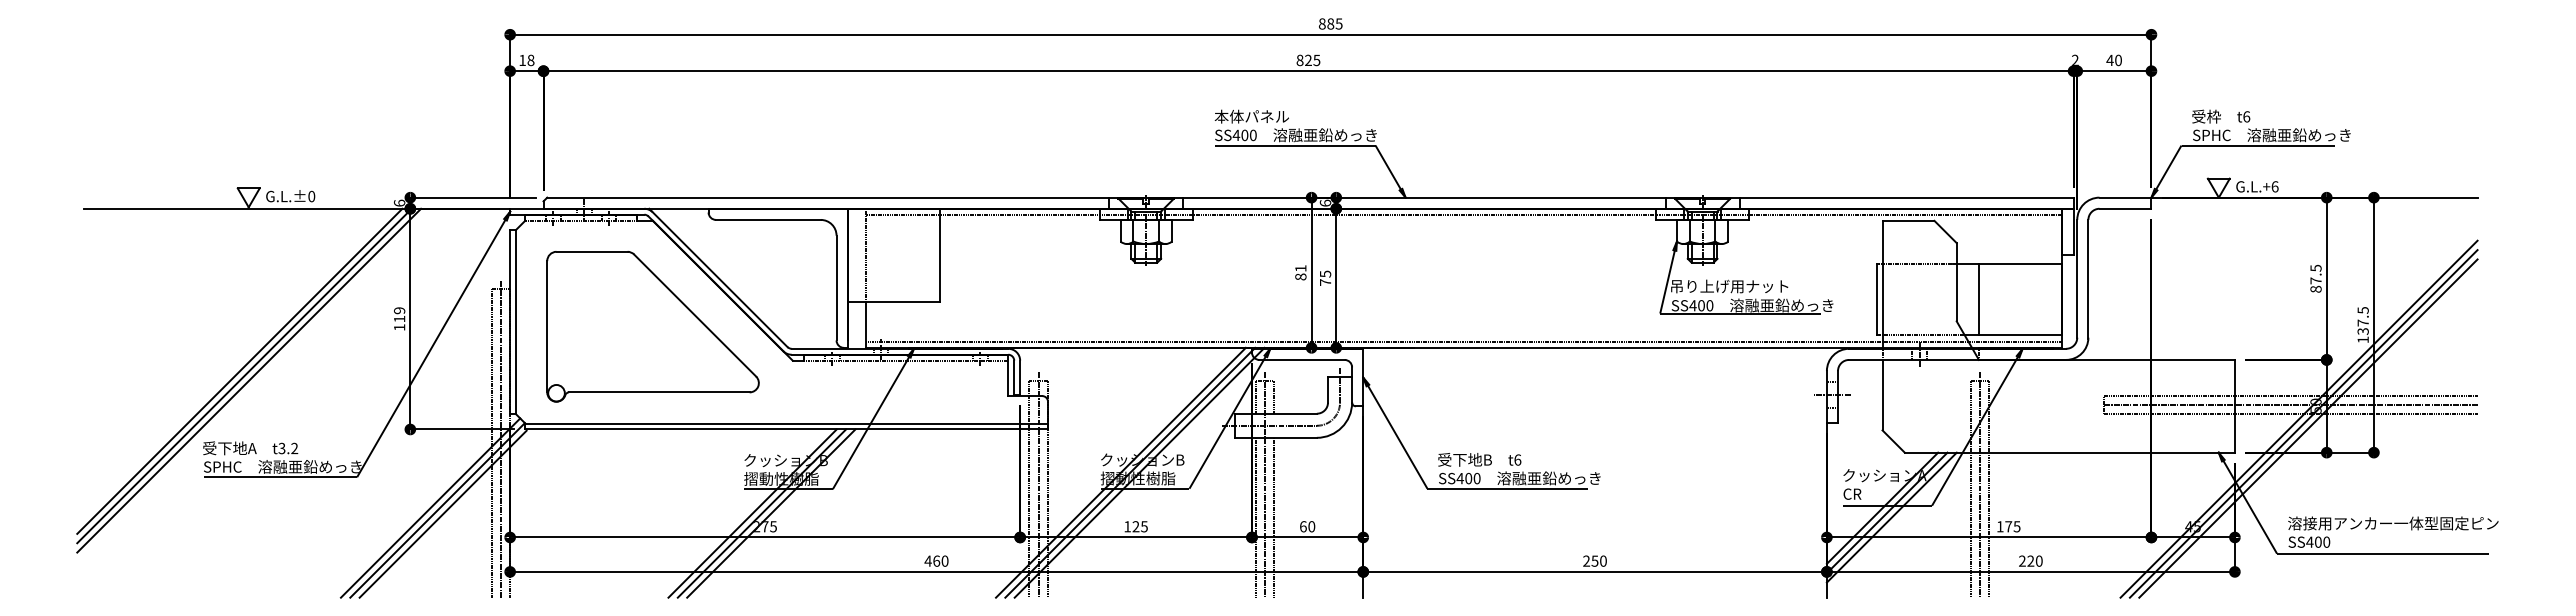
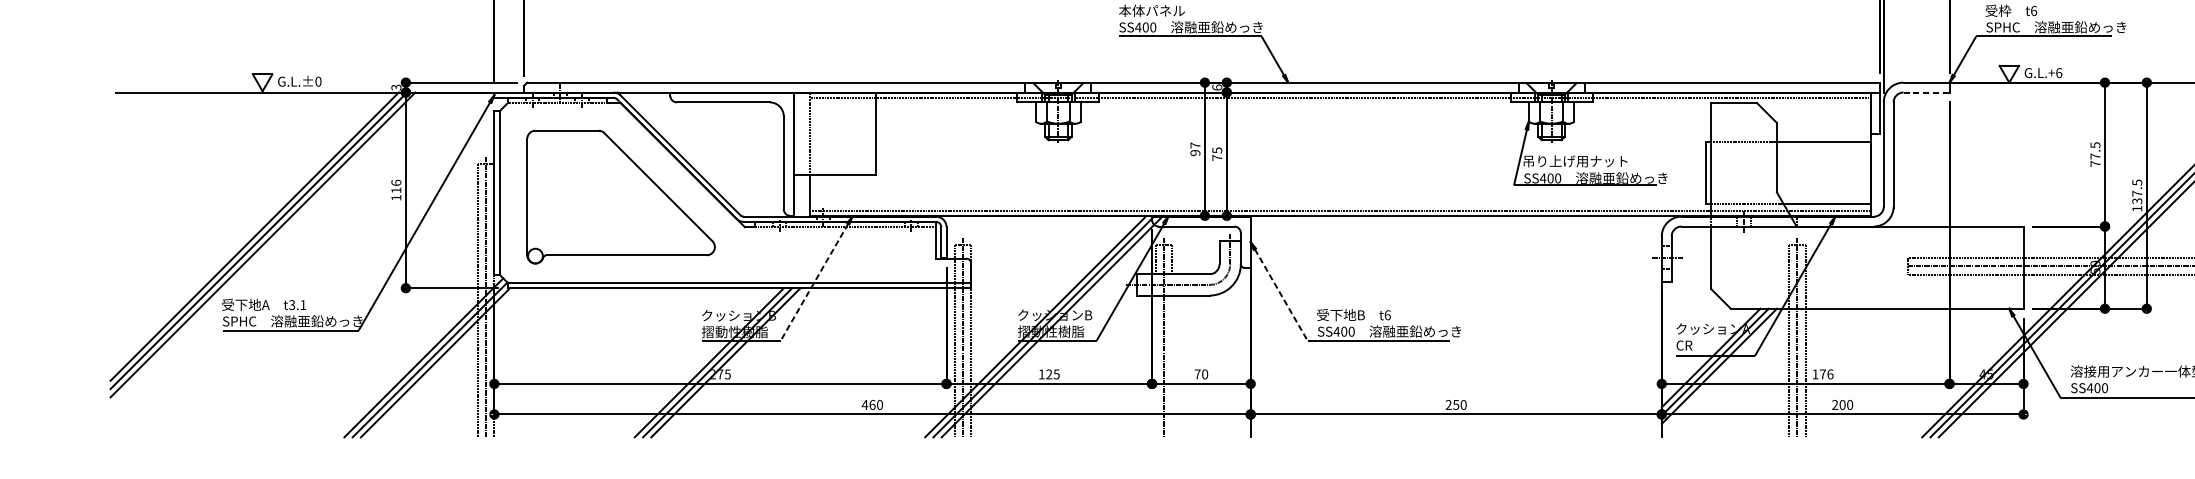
text: (399, 202) -> (396, 86), 6 -> 3
line: (2125, 208) -> (1926, 92), solid -> dashed
text: (1300, 272) -> (1195, 149), 81 -> 97
text: (2315, 288) -> (2094, 163), 87.5 -> 77.5
line: (1978, 299) -> (1796, 172), removed
text: (399, 310) -> (396, 182), 119 -> 116
line: (870, 423) -> (813, 282), solid -> dashed
line: (1397, 437) -> (1281, 295), solid -> dashed
text: (294, 447) -> (303, 304), t3.2 -> t3.1
line: (1255, 517) -> (1155, 366), removed
line: (1274, 517) -> (1172, 366), removed
text: (1303, 526) -> (1197, 374), 60 -> 70
text: (2016, 526) -> (1829, 374), 175 -> 176
text: (2030, 560) -> (1842, 404), 220 -> 200

